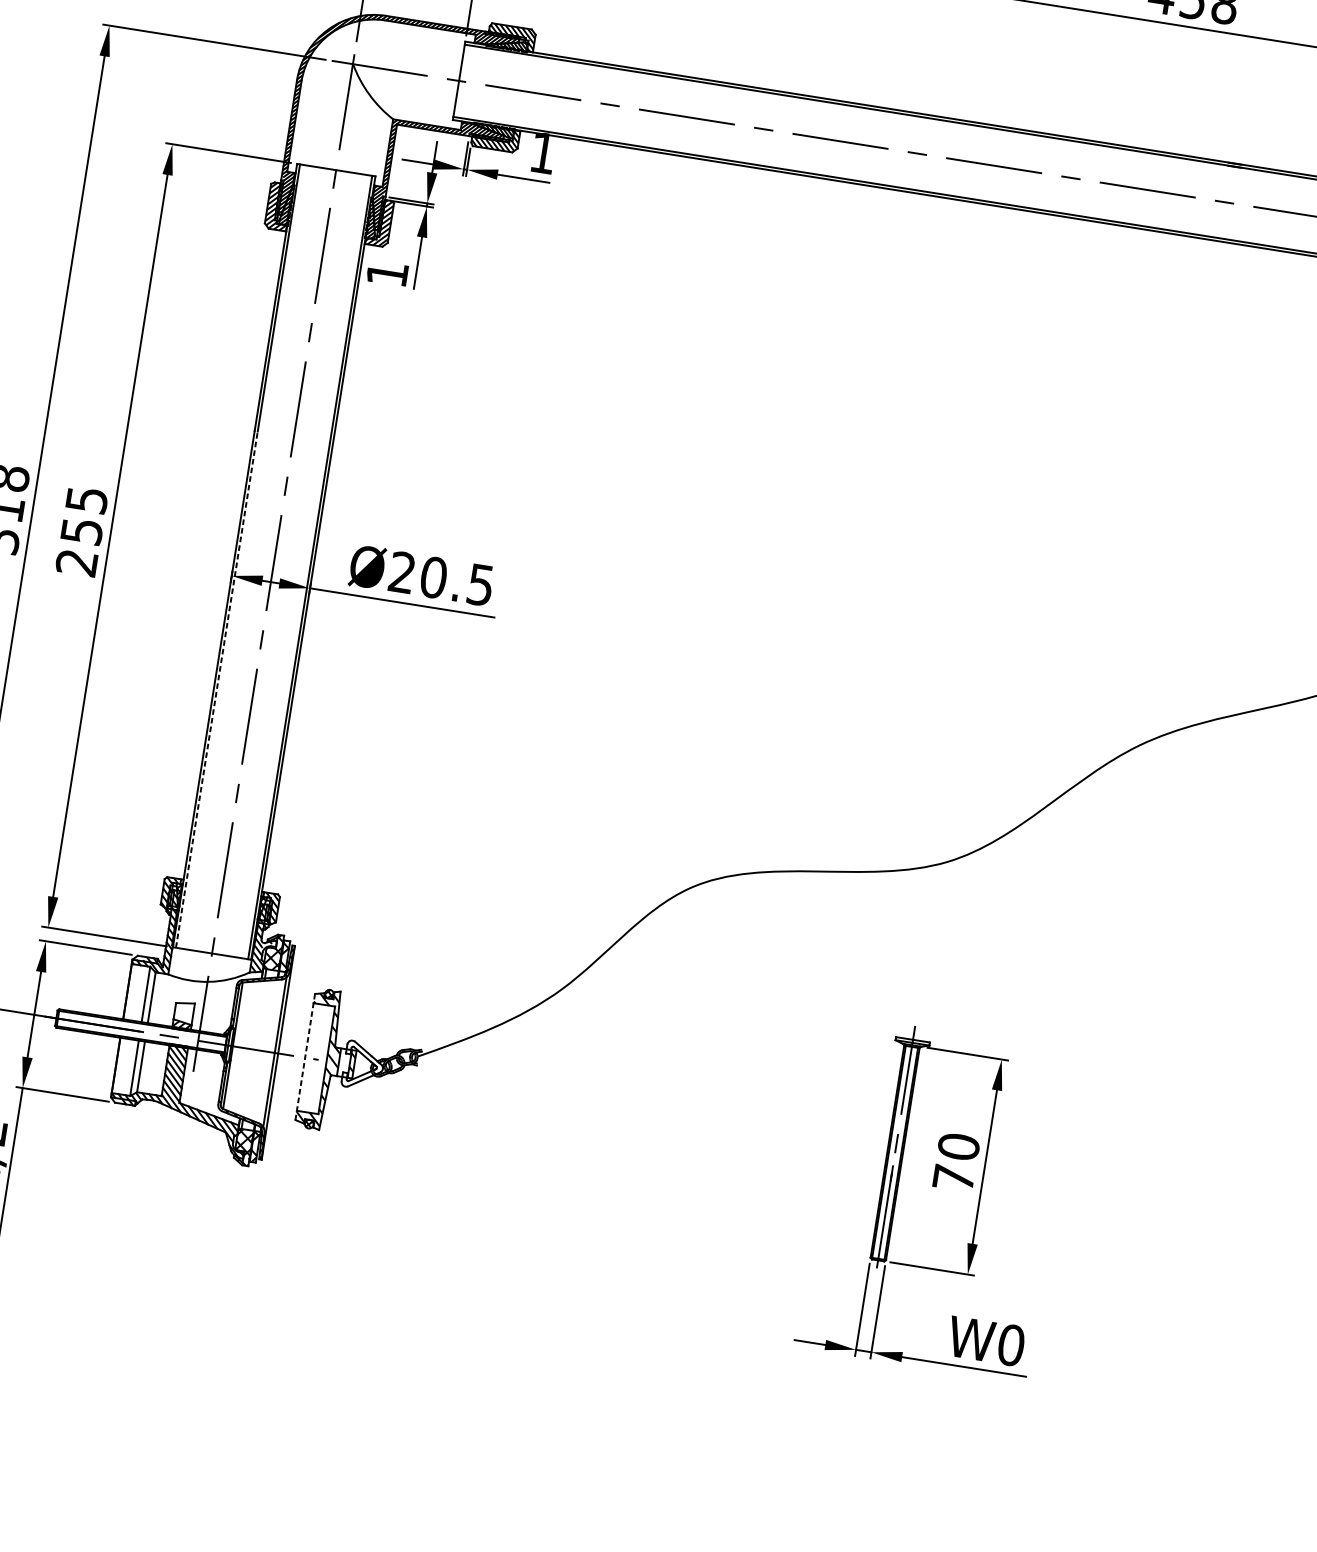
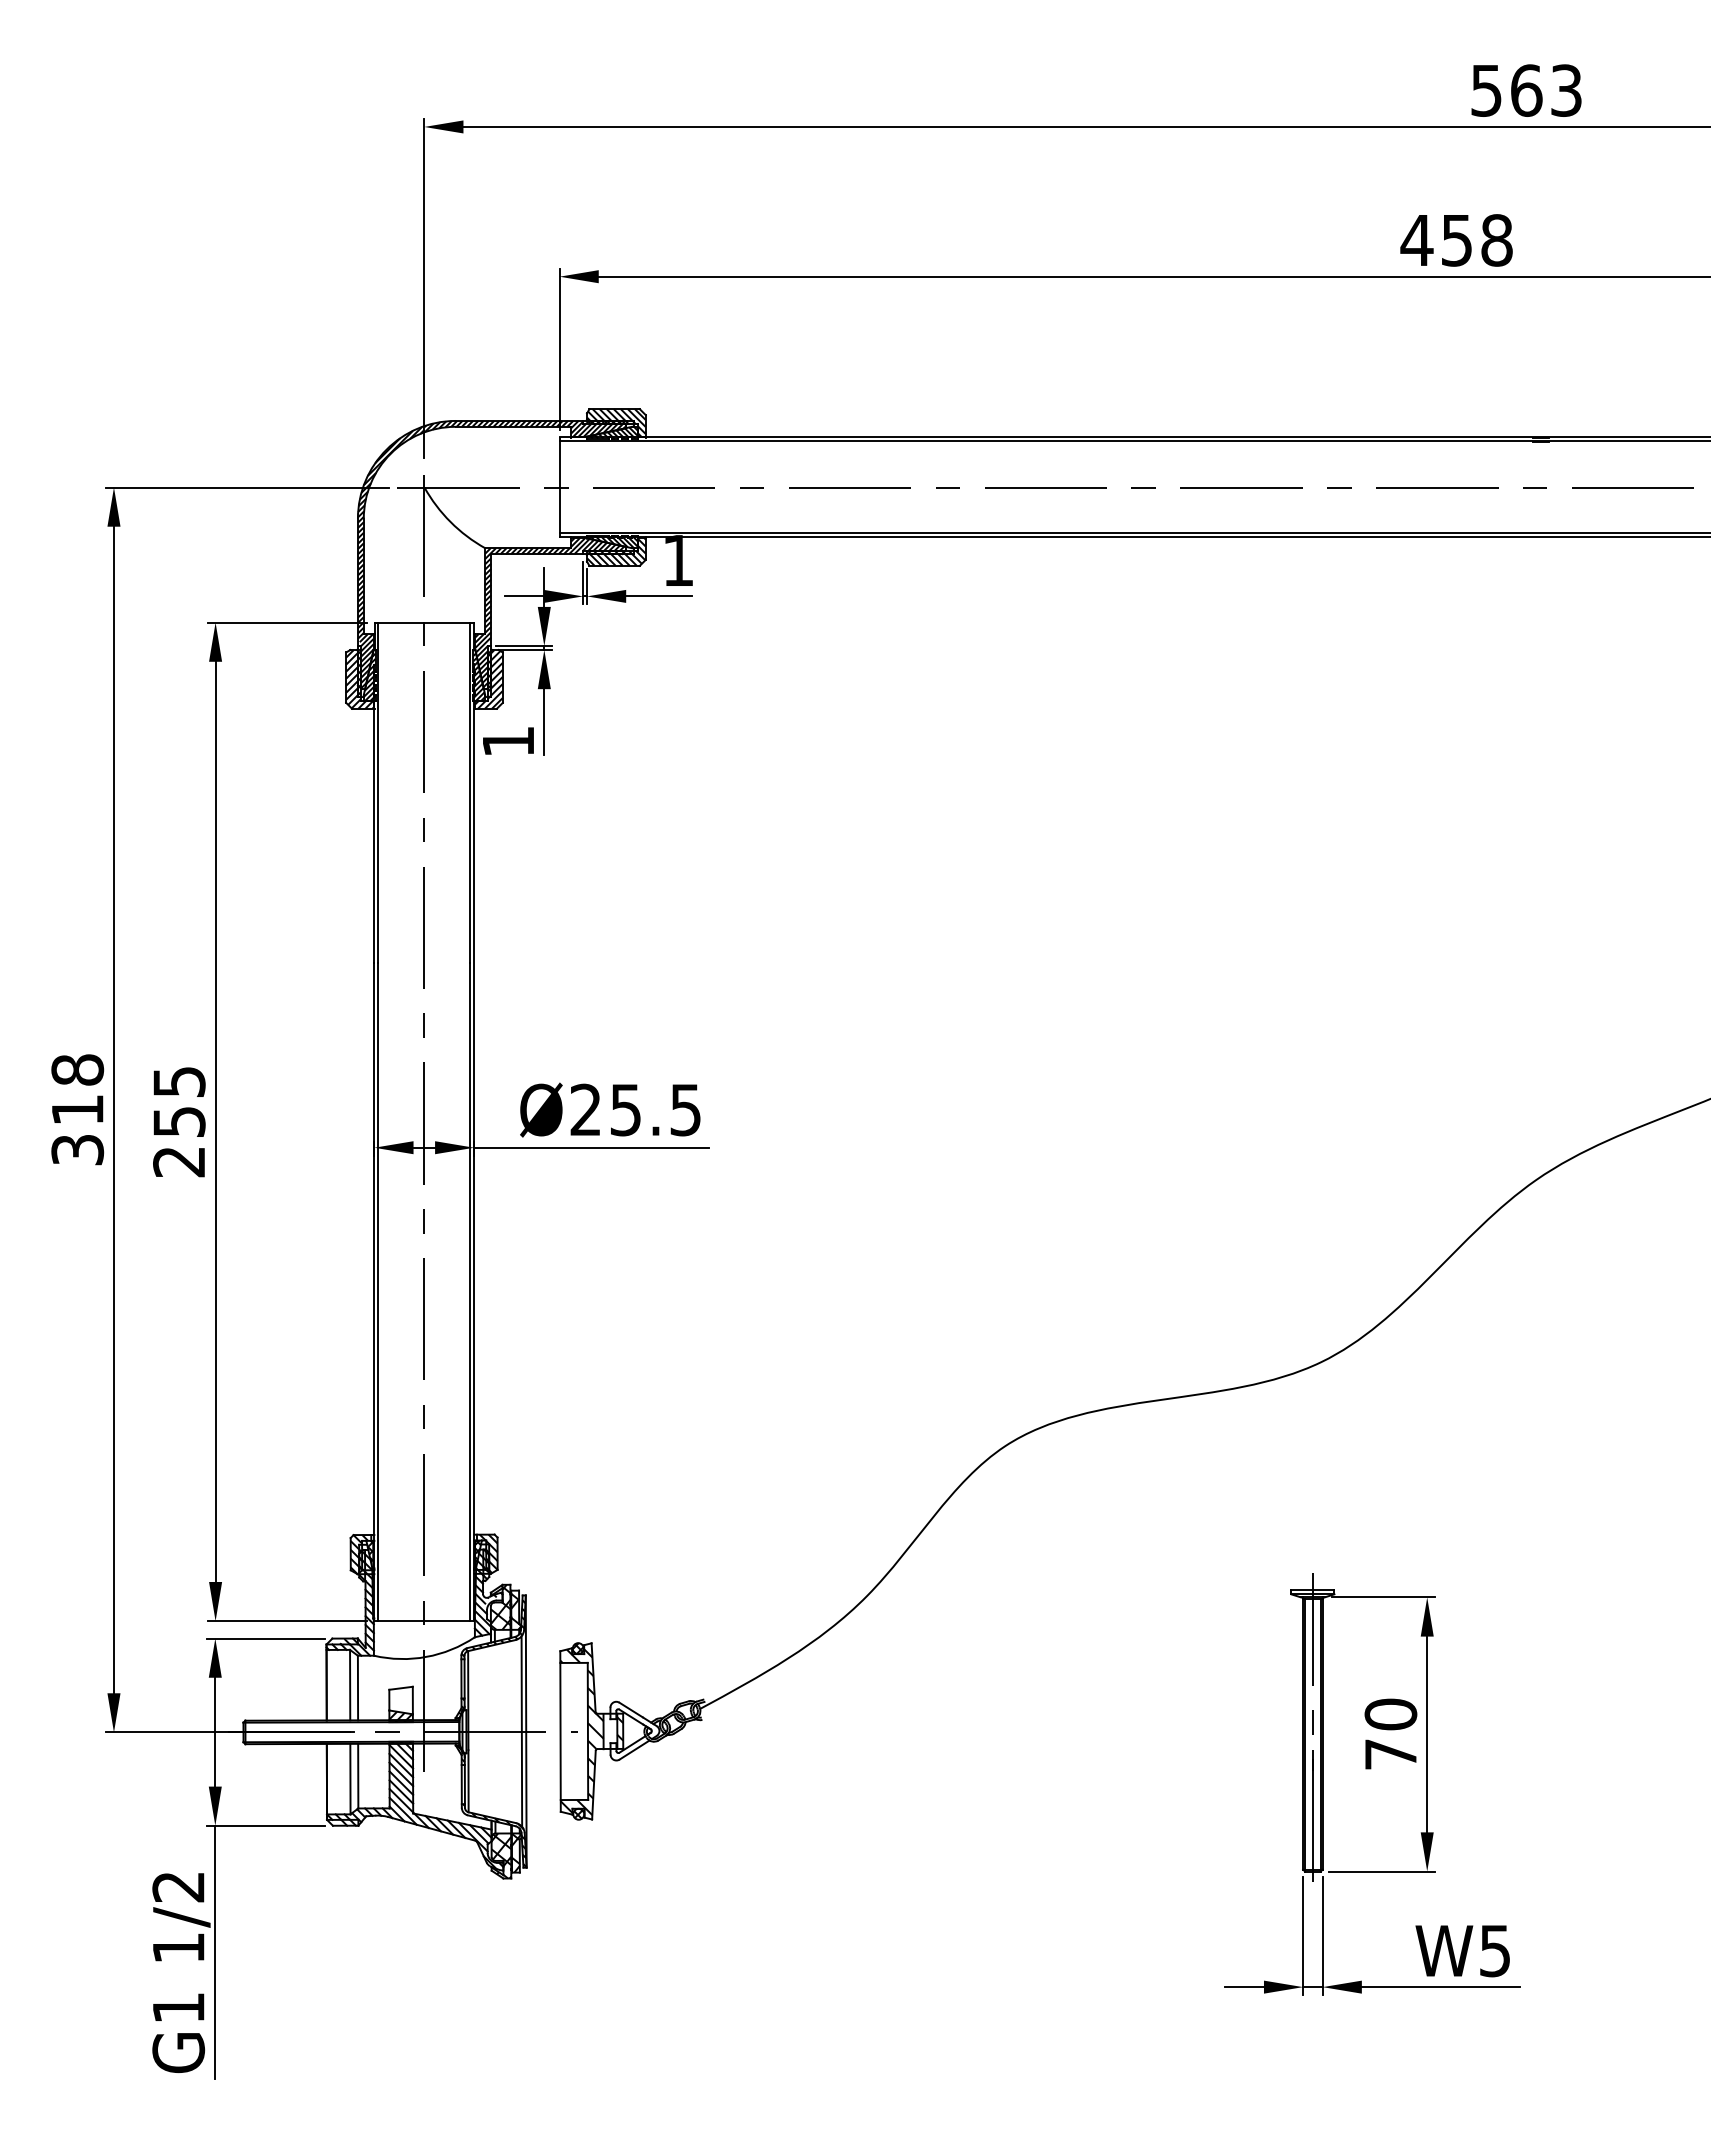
text: (433, 577) -> (625, 1109), Ø20.5 -> Ø25.5
line: (217, 689) -> (378, 1291), dashed -> solid
line: (305, 1057) -> (560, 1732), dashed -> solid
text: (1011, 1345) -> (1495, 1950), W0 -> W5

